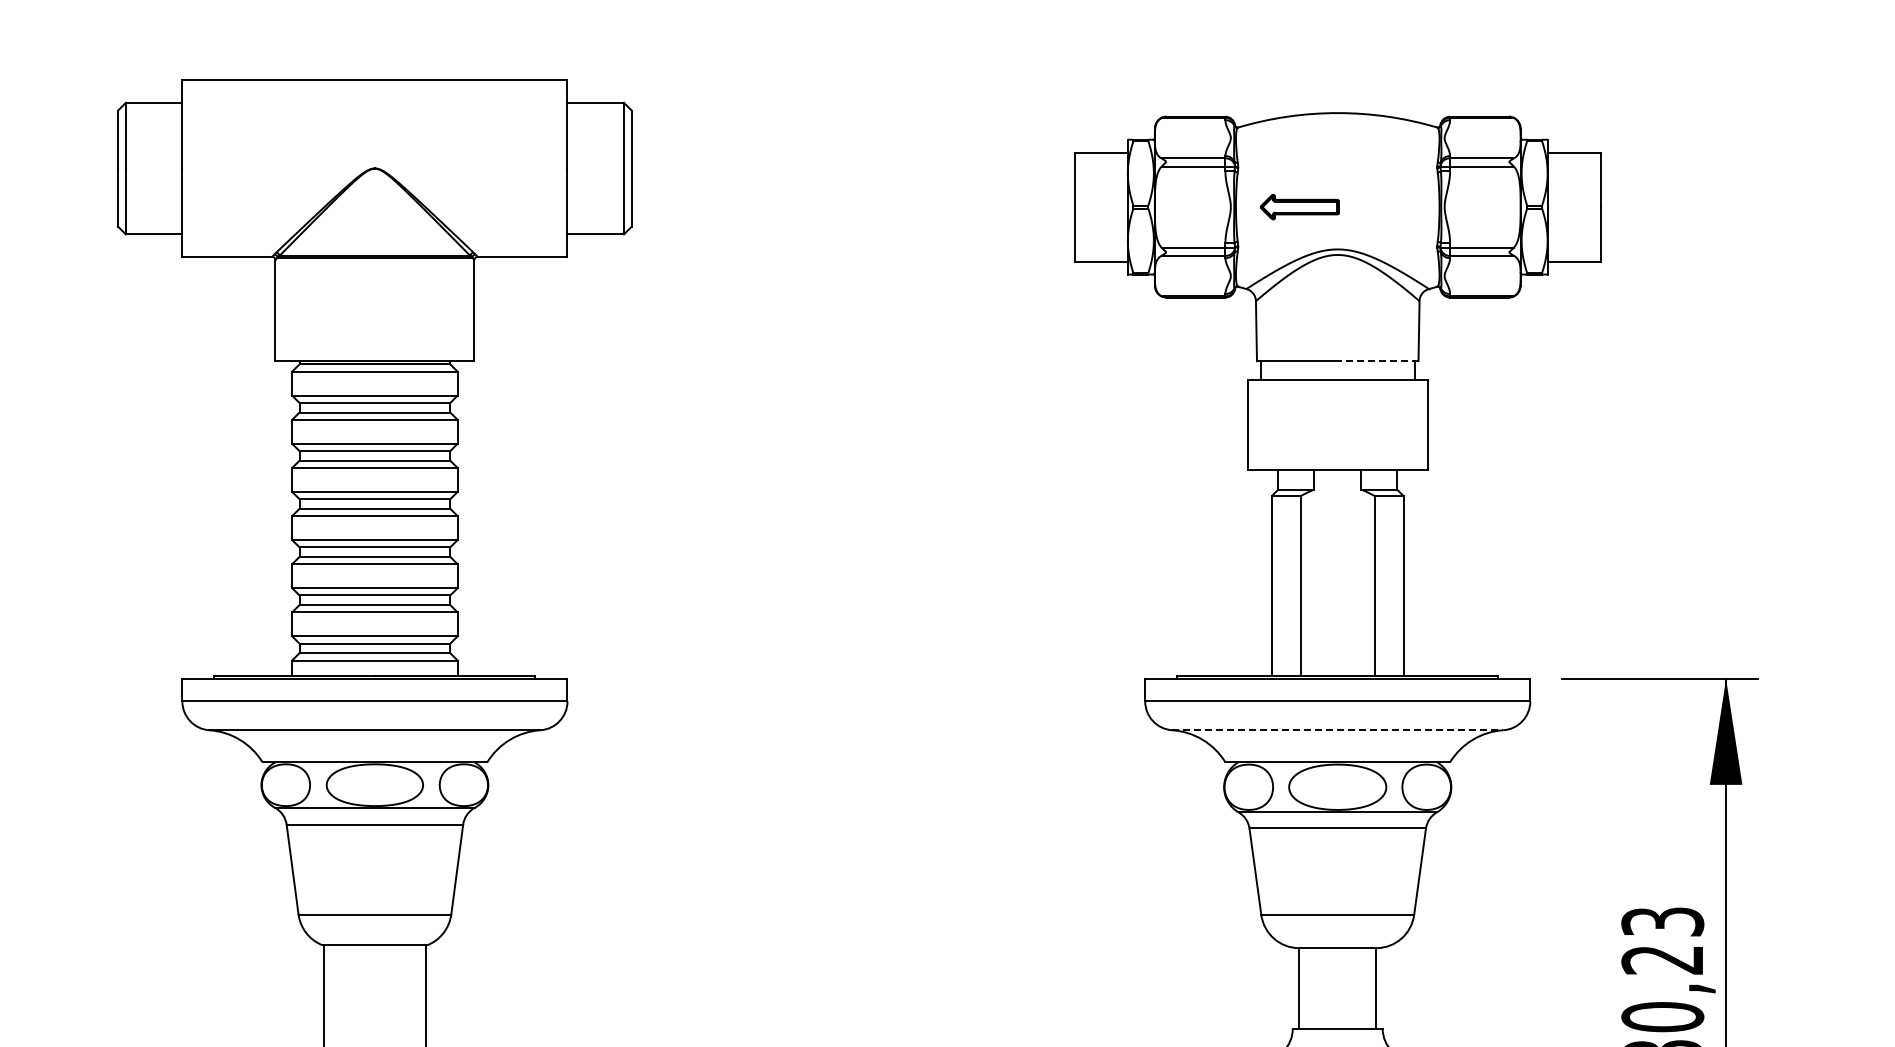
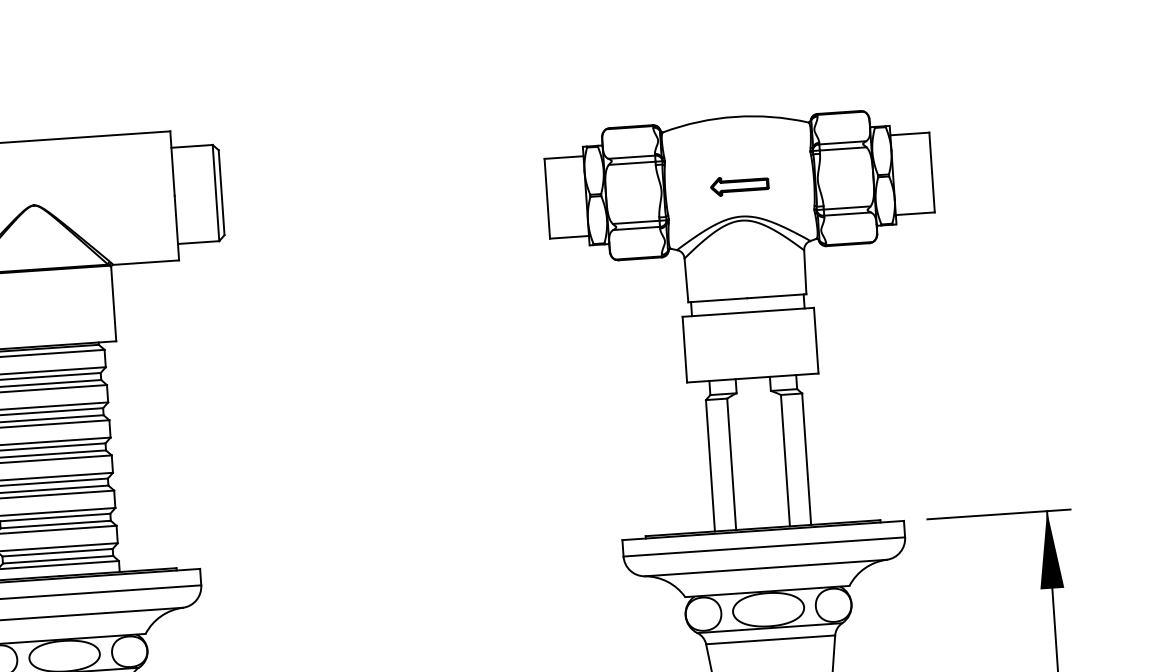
part: (1299, 207) -> (739, 185), moved
line: (1377, 361) -> (776, 296), dashed -> solid
line: (1338, 730) -> (766, 568), dashed -> solid

